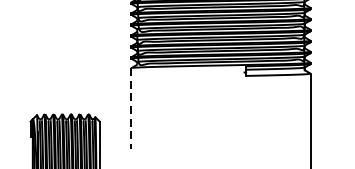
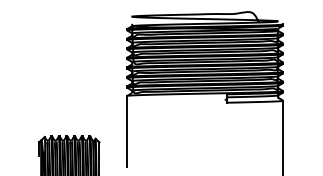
line: (131, 108) -> (127, 131), dashed -> solid

